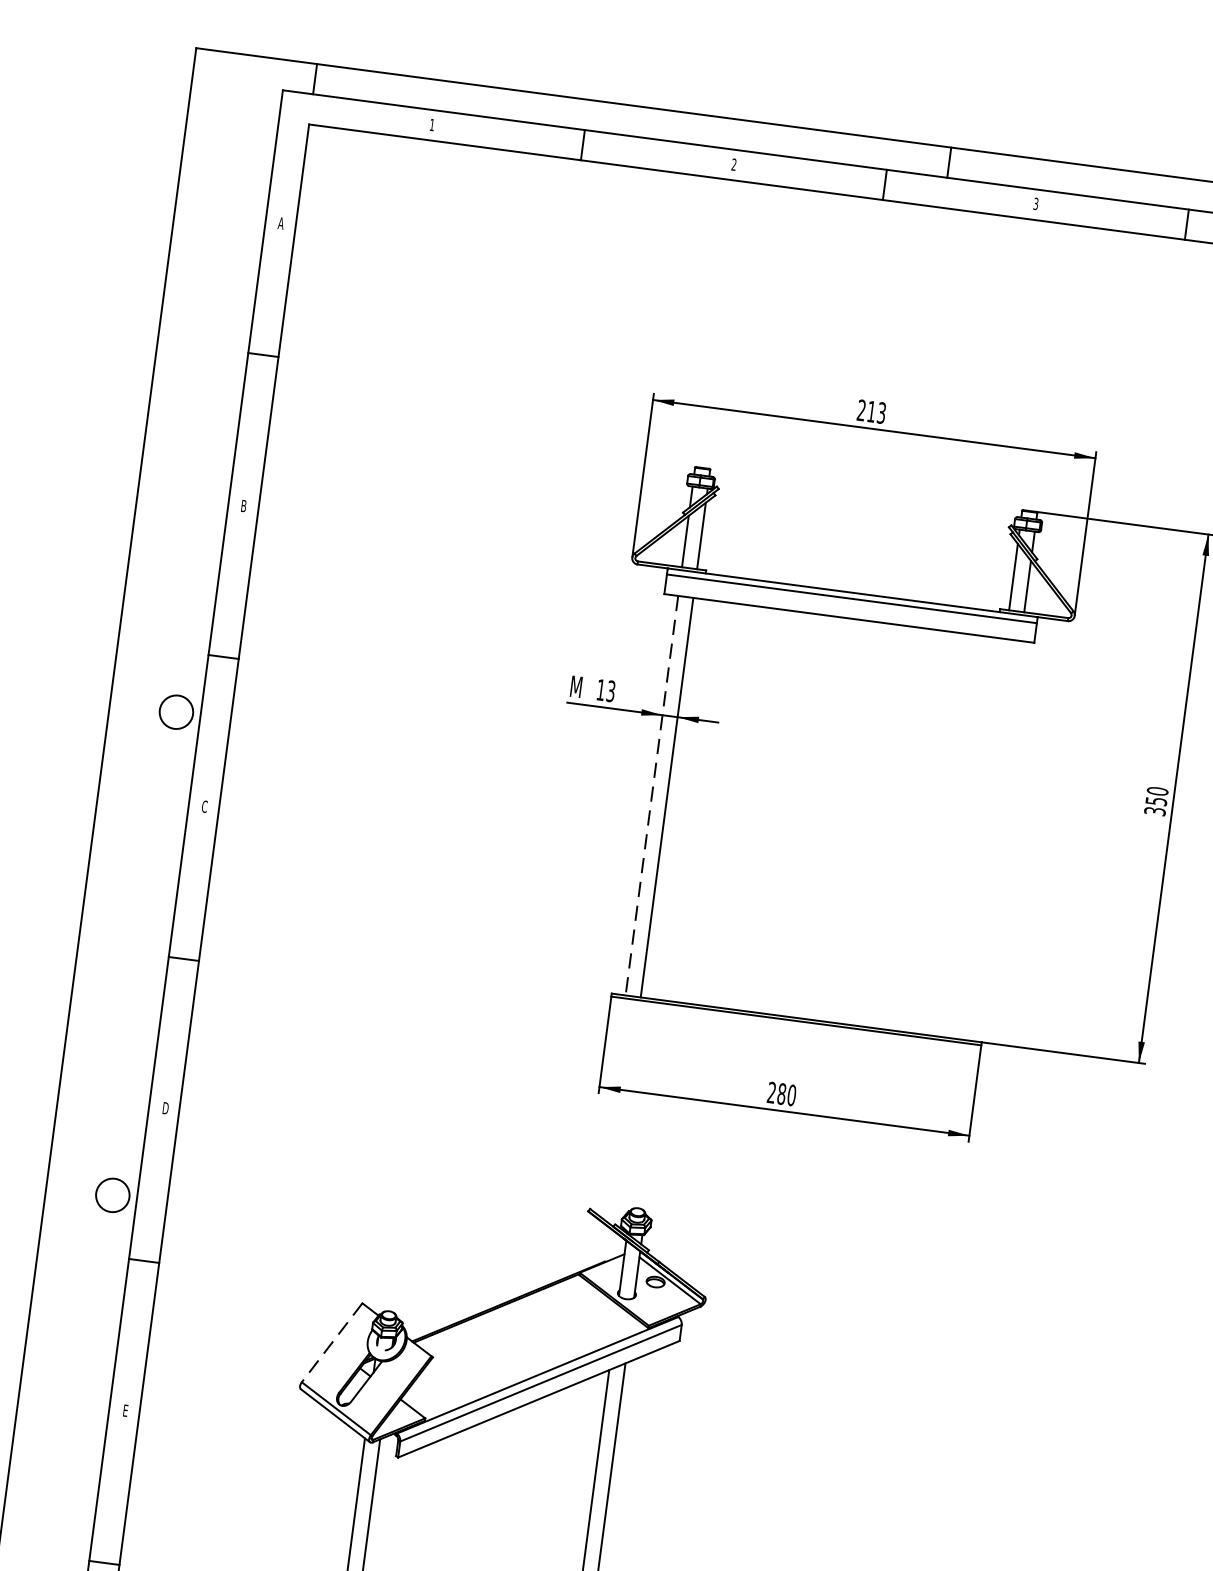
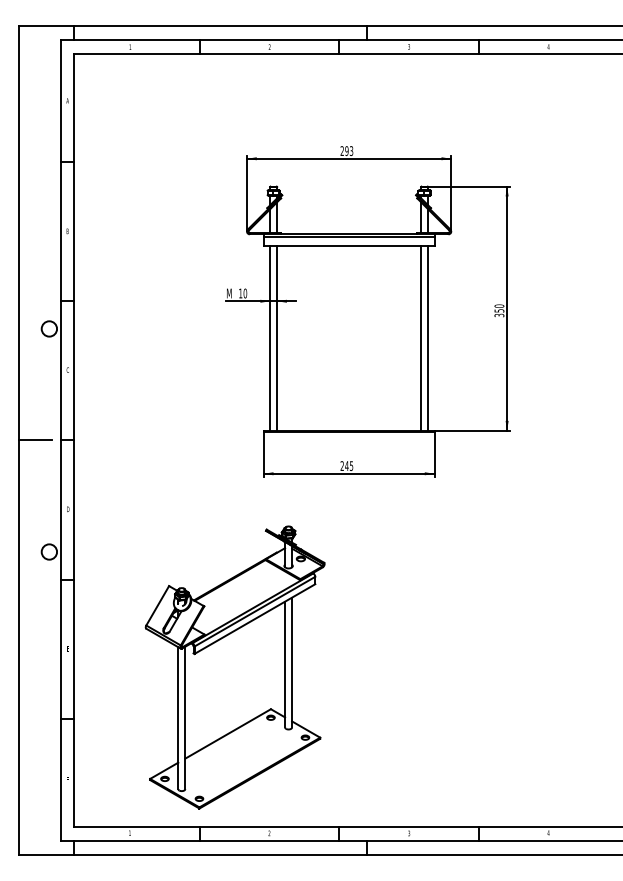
text: (870, 412) -> (346, 151), 213 -> 293
text: (611, 691) -> (245, 293), 13 -> 10
line: (652, 795) -> (270, 338), dashed -> solid
line: (979, 838) -> (421, 338), added
line: (994, 840) -> (428, 338), added
line: (114, 949) -> (35, 440), added
text: (787, 1093) -> (349, 465), 280 -> 245
line: (331, 1342) -> (157, 605), dashed -> solid

